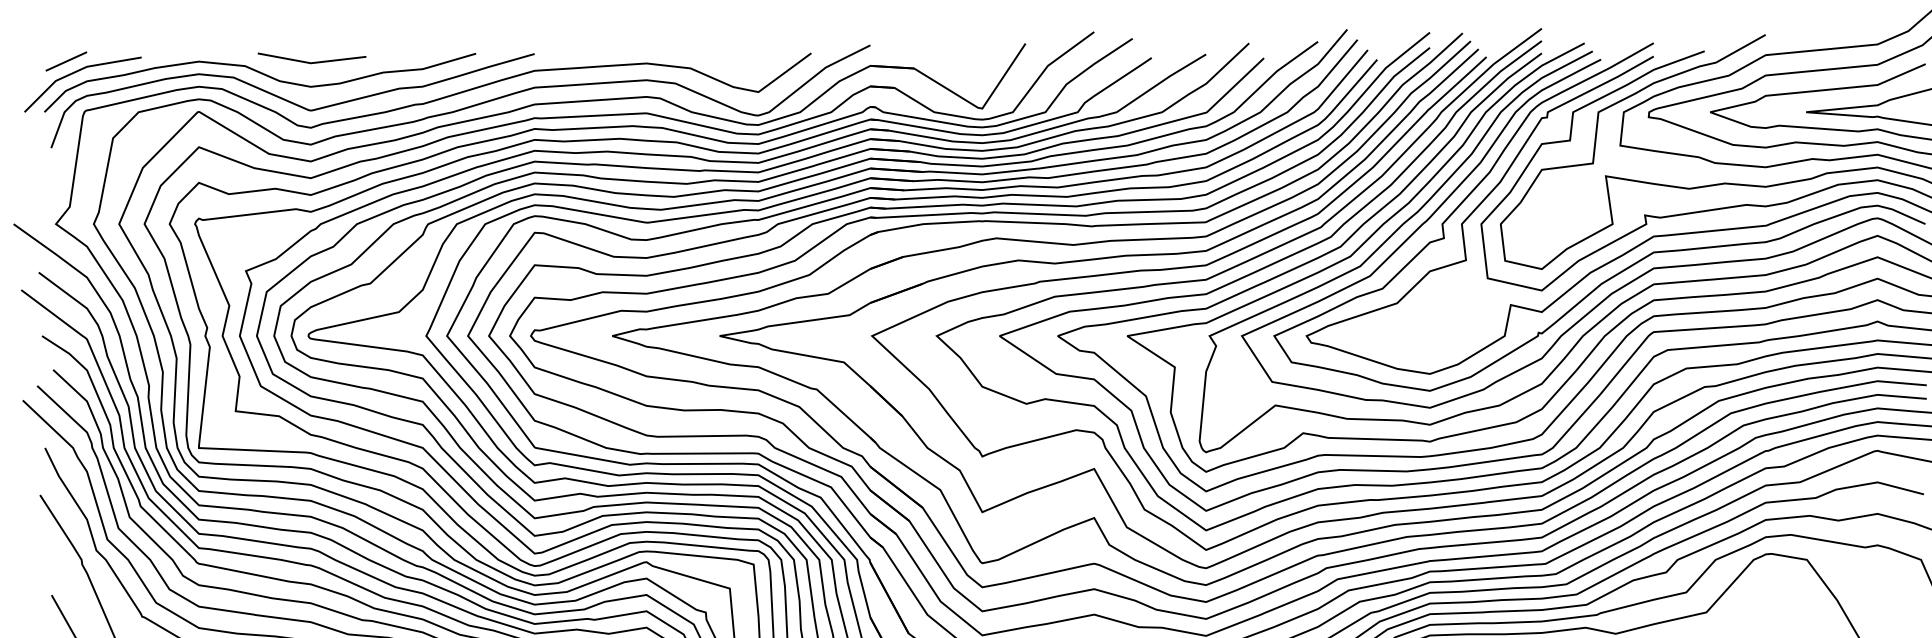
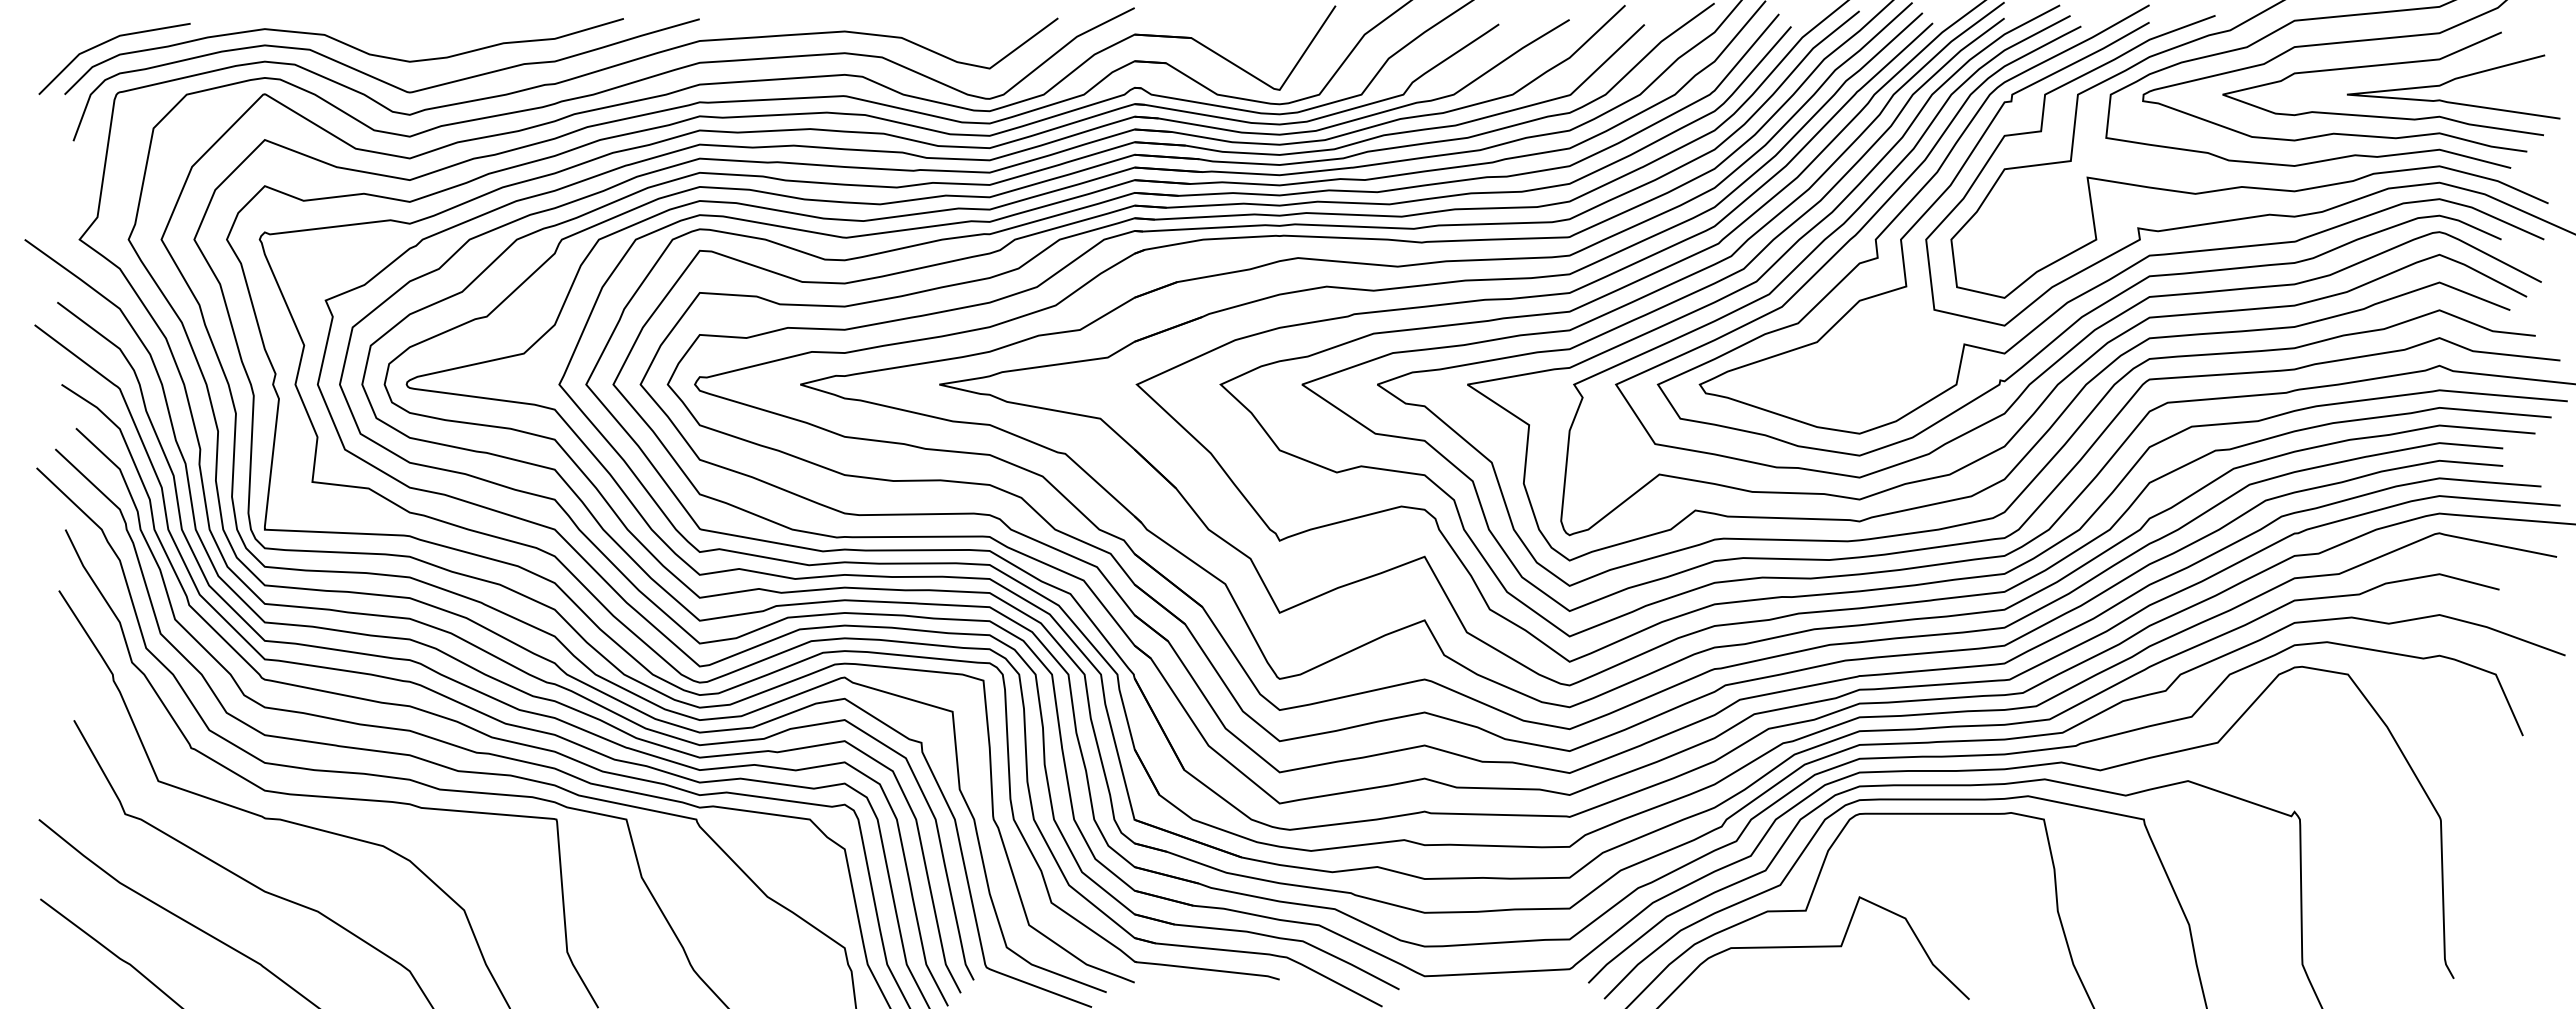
line: (65, 61) -> (92, 28), removed
line: (313, 61) -> (413, 29), removed

